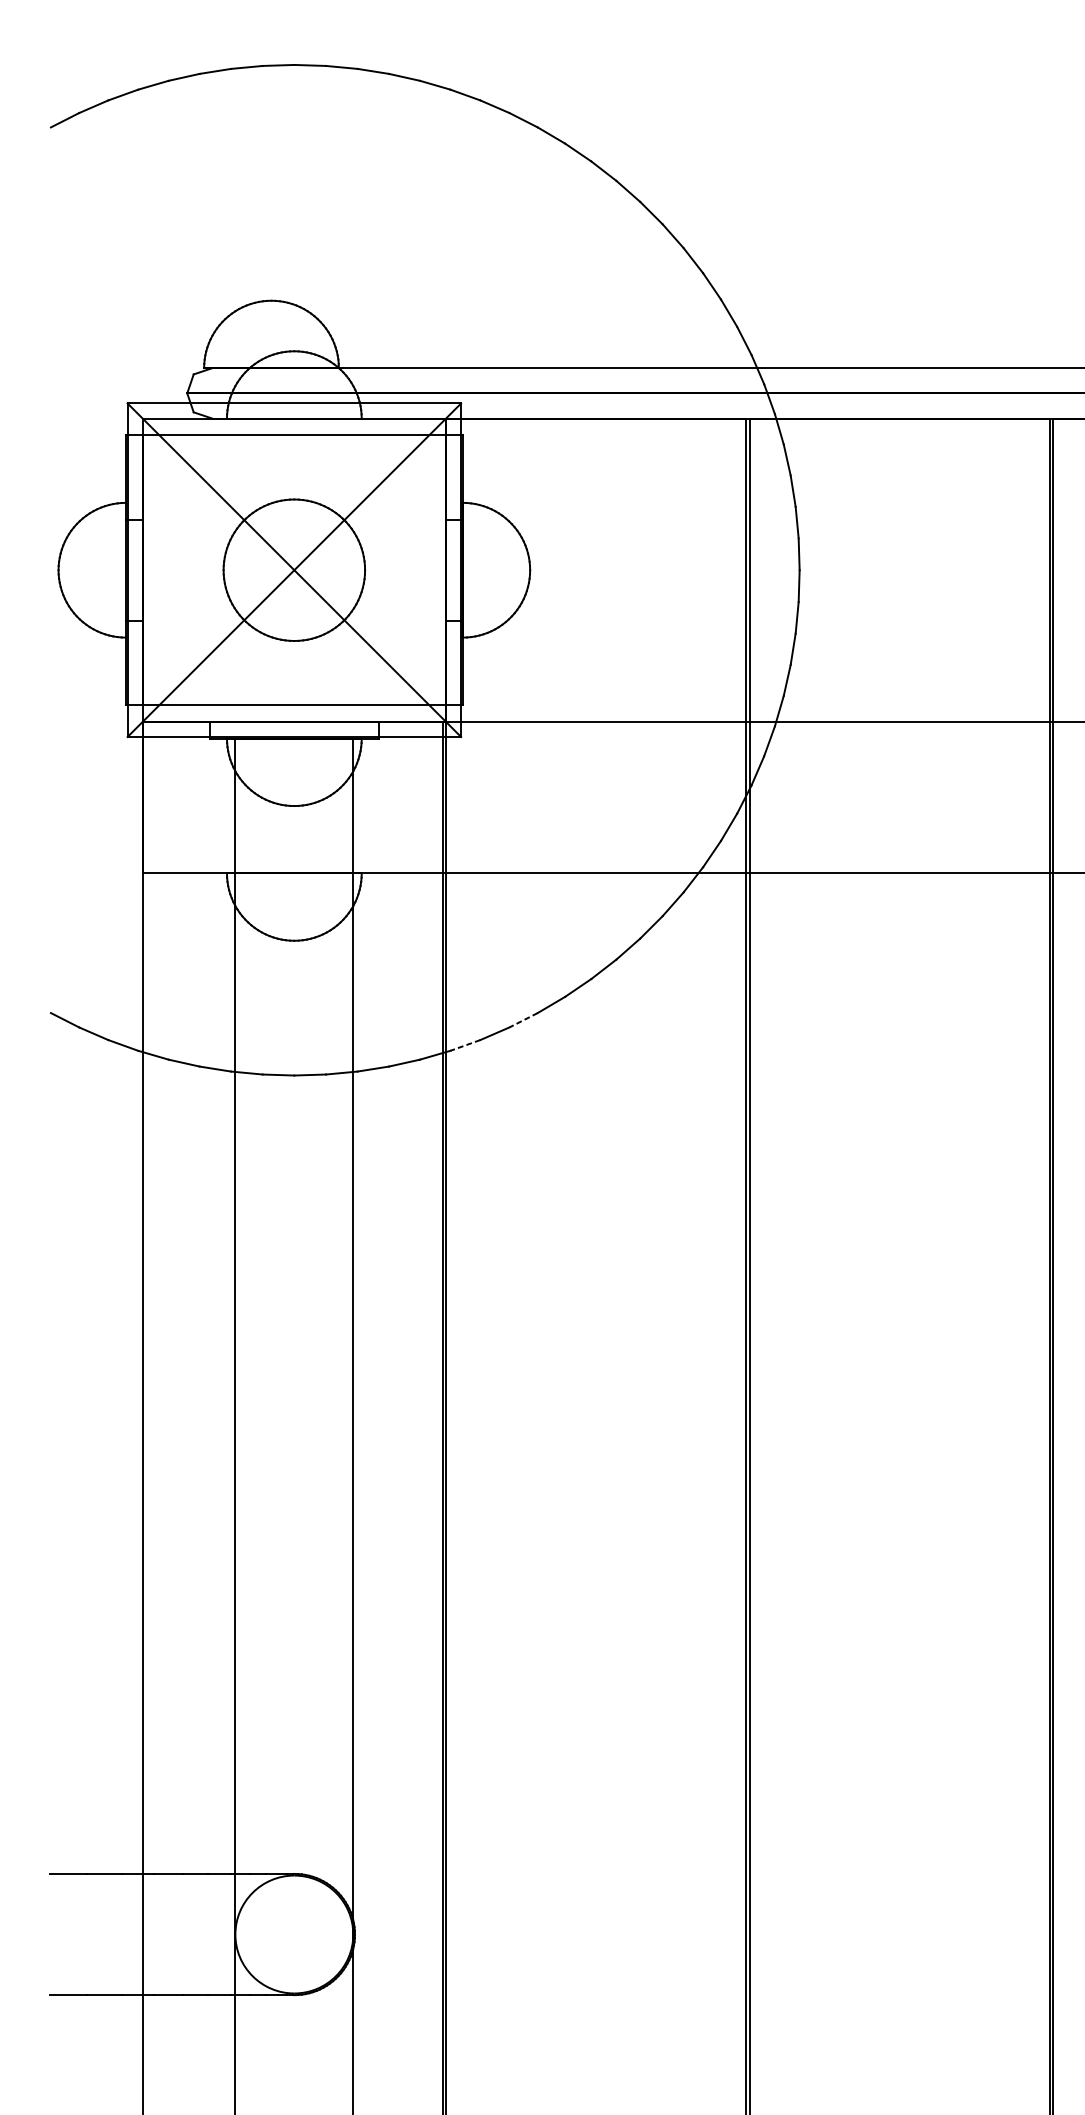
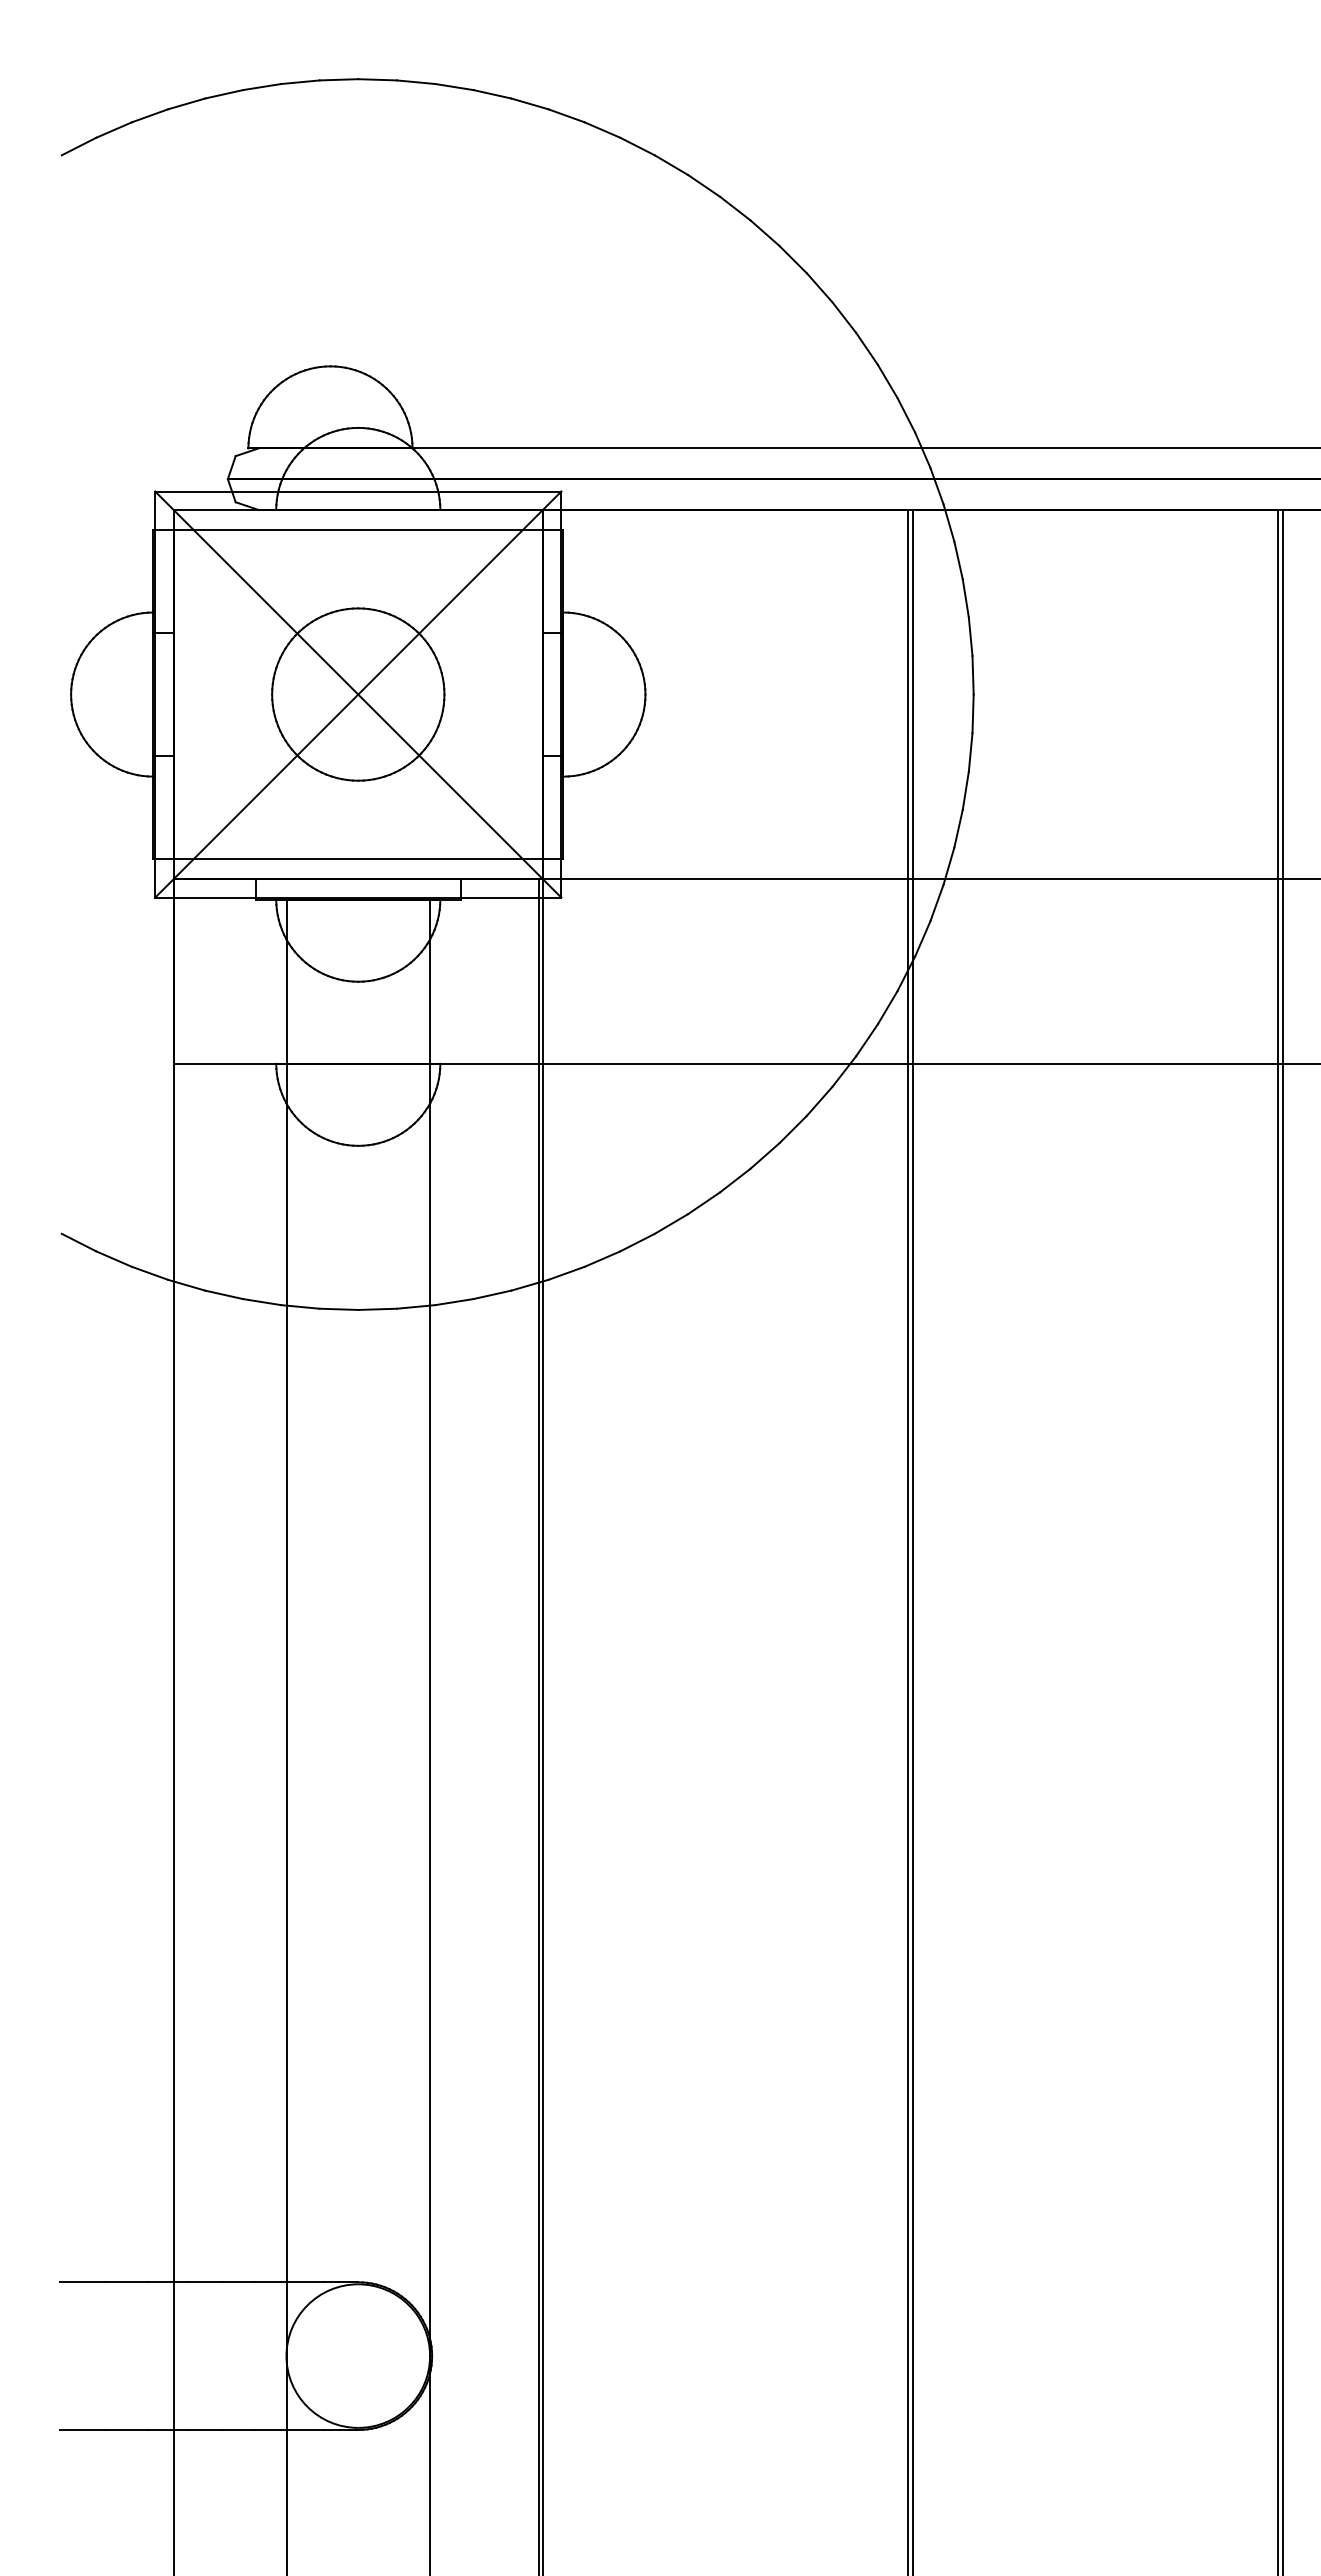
line: (523, 1020) -> (637, 1242), dashed -> solid
line: (465, 1045) -> (566, 1273), dashed -> solid

